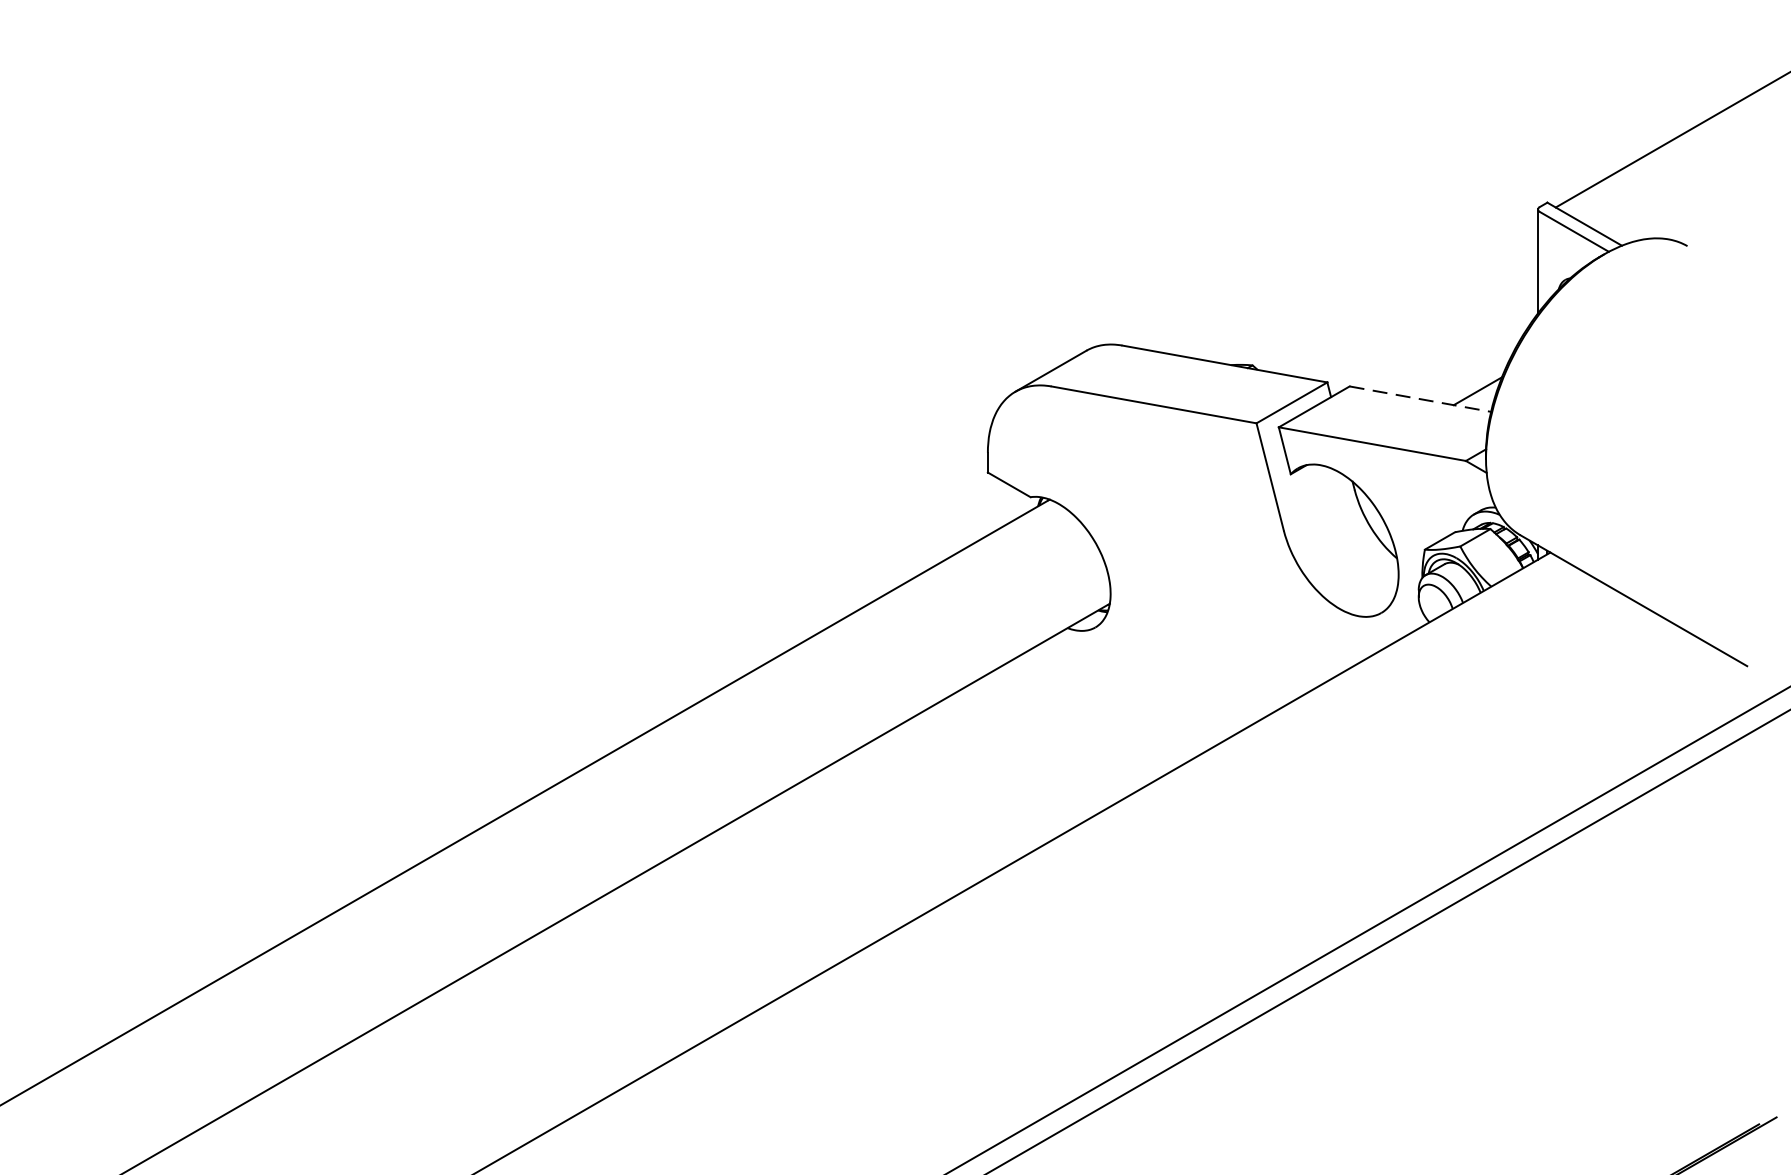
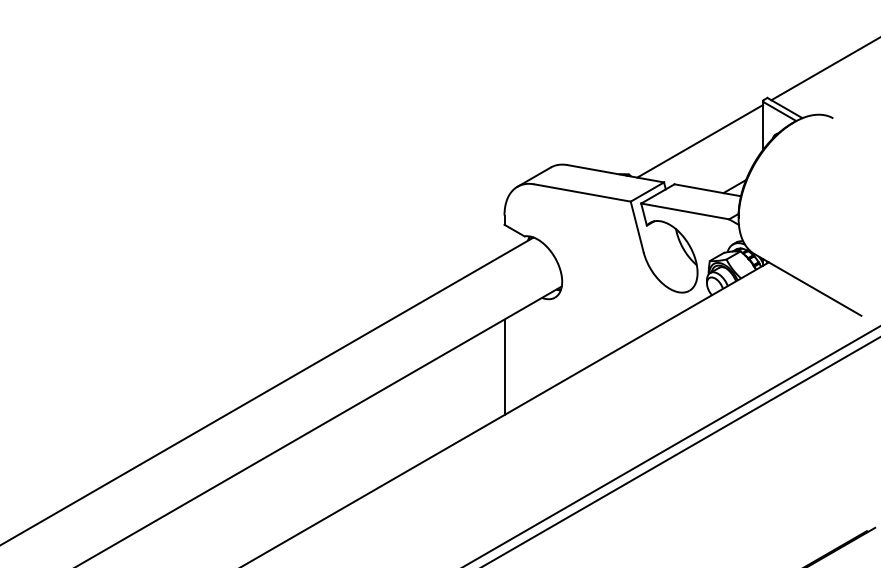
line: (1404, 295) -> (700, 141), added
line: (1419, 399) -> (707, 190), dashed -> solid
line: (987, 776) -> (504, 367), added

